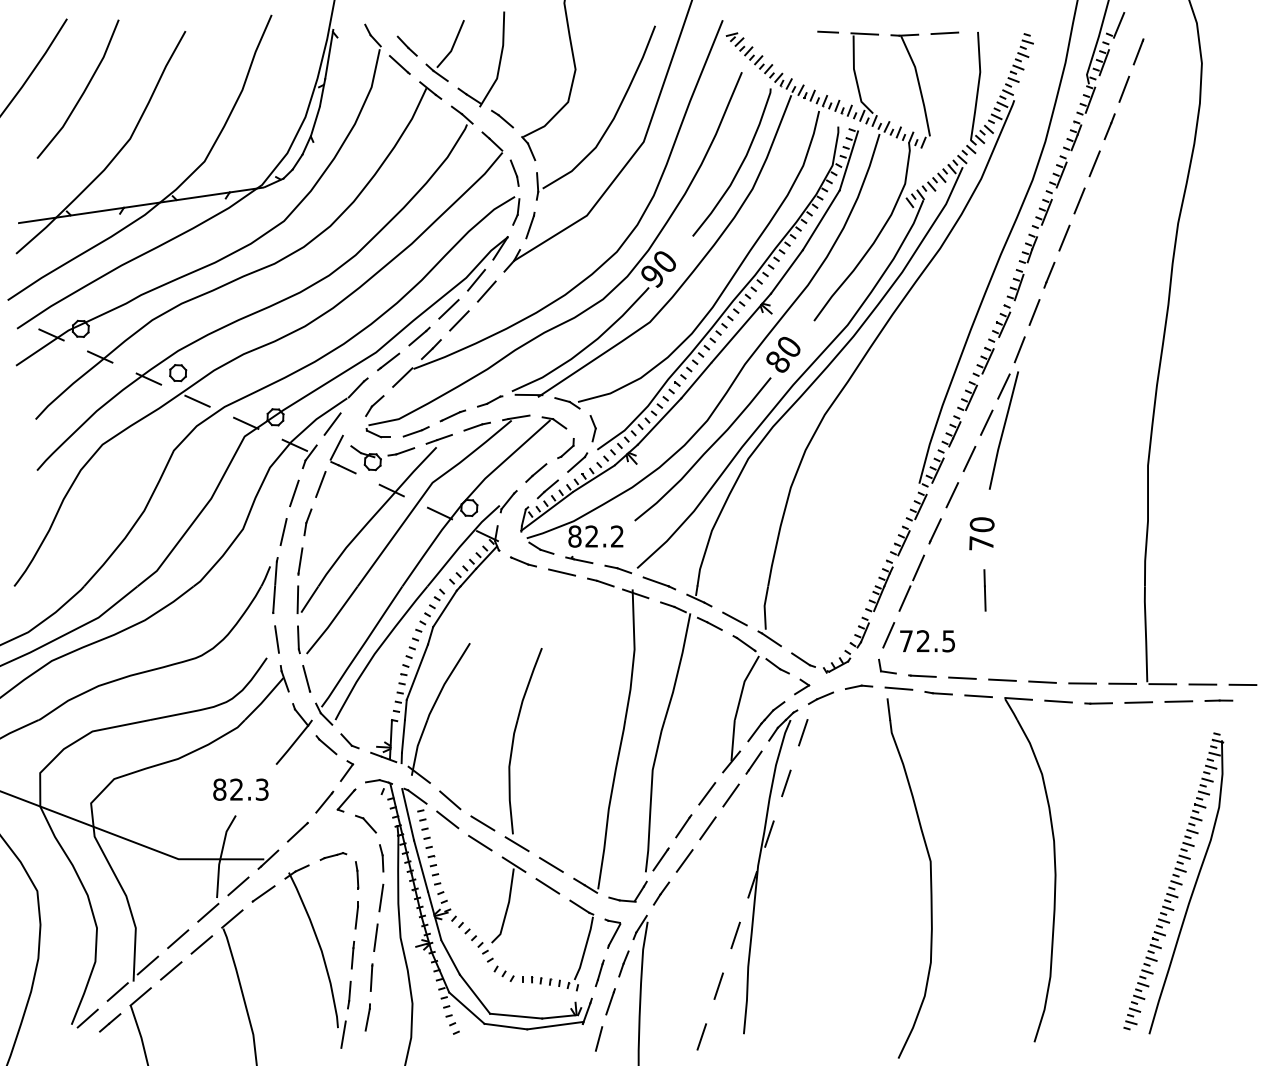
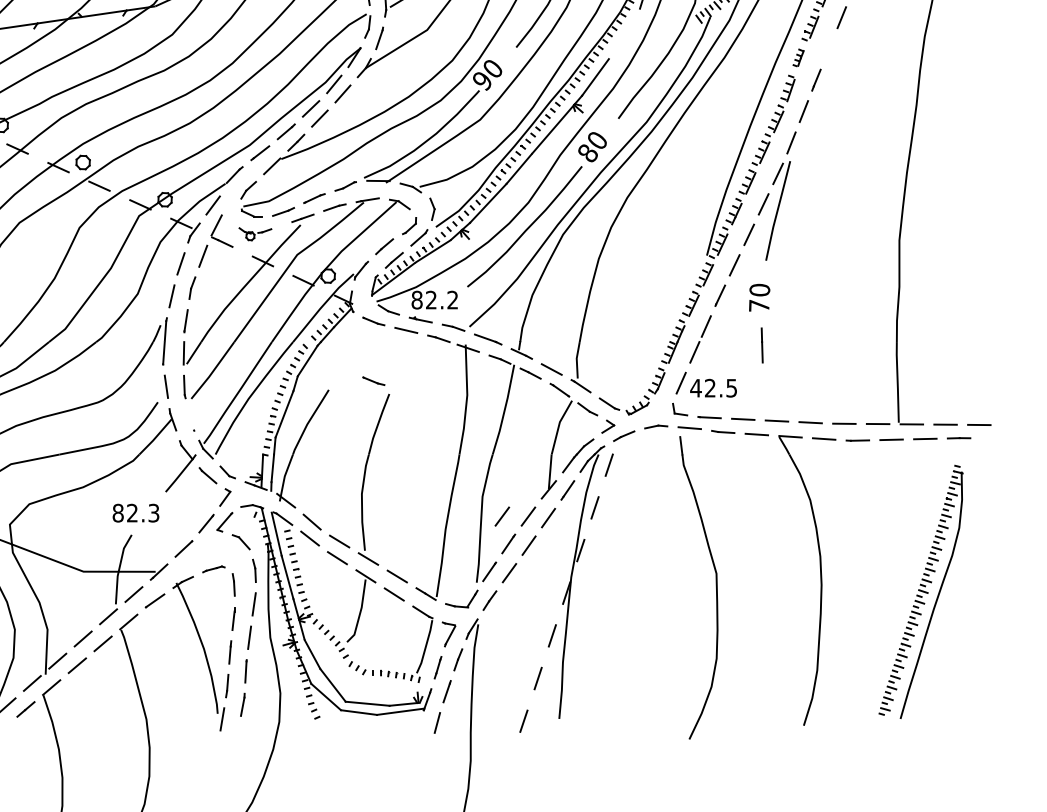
line: (820, 220) -> (623, 34), removed
line: (1064, 237) -> (829, 48), removed
part: (1027, 248) -> (797, 57), size x0.7
part: (382, 458) -> (255, 234), size x0.6
line: (523, 632) -> (373, 380), added
text: (906, 641) -> (696, 388), 72.5 -> 42.5
line: (306, 678) -> (191, 419), removed
line: (676, 793) -> (502, 516), added

